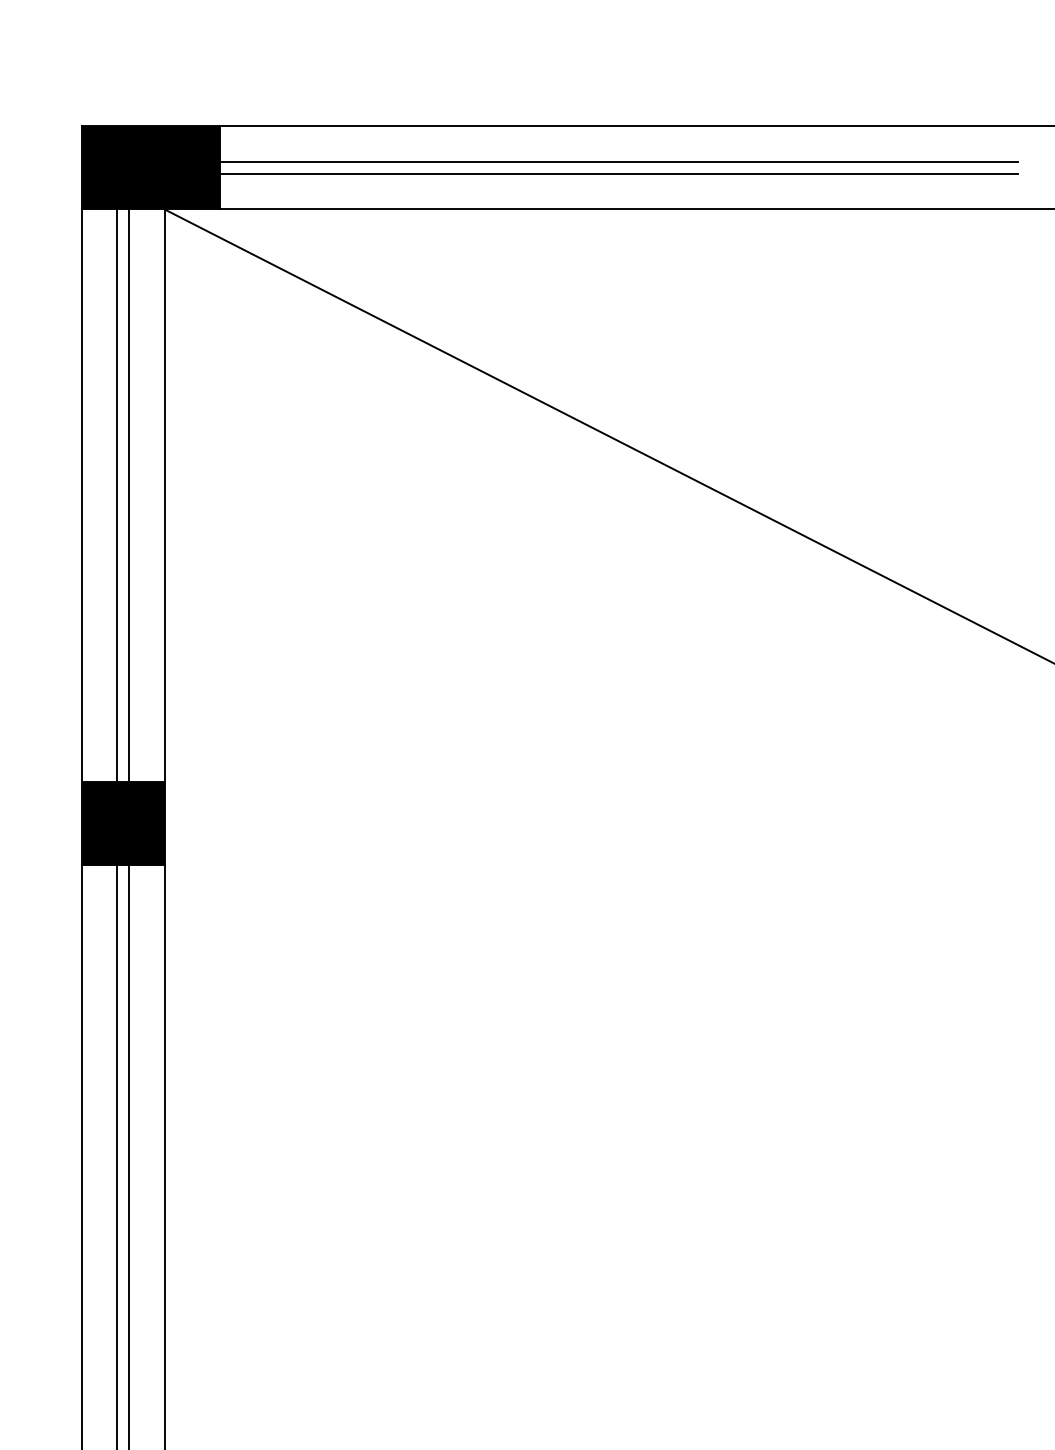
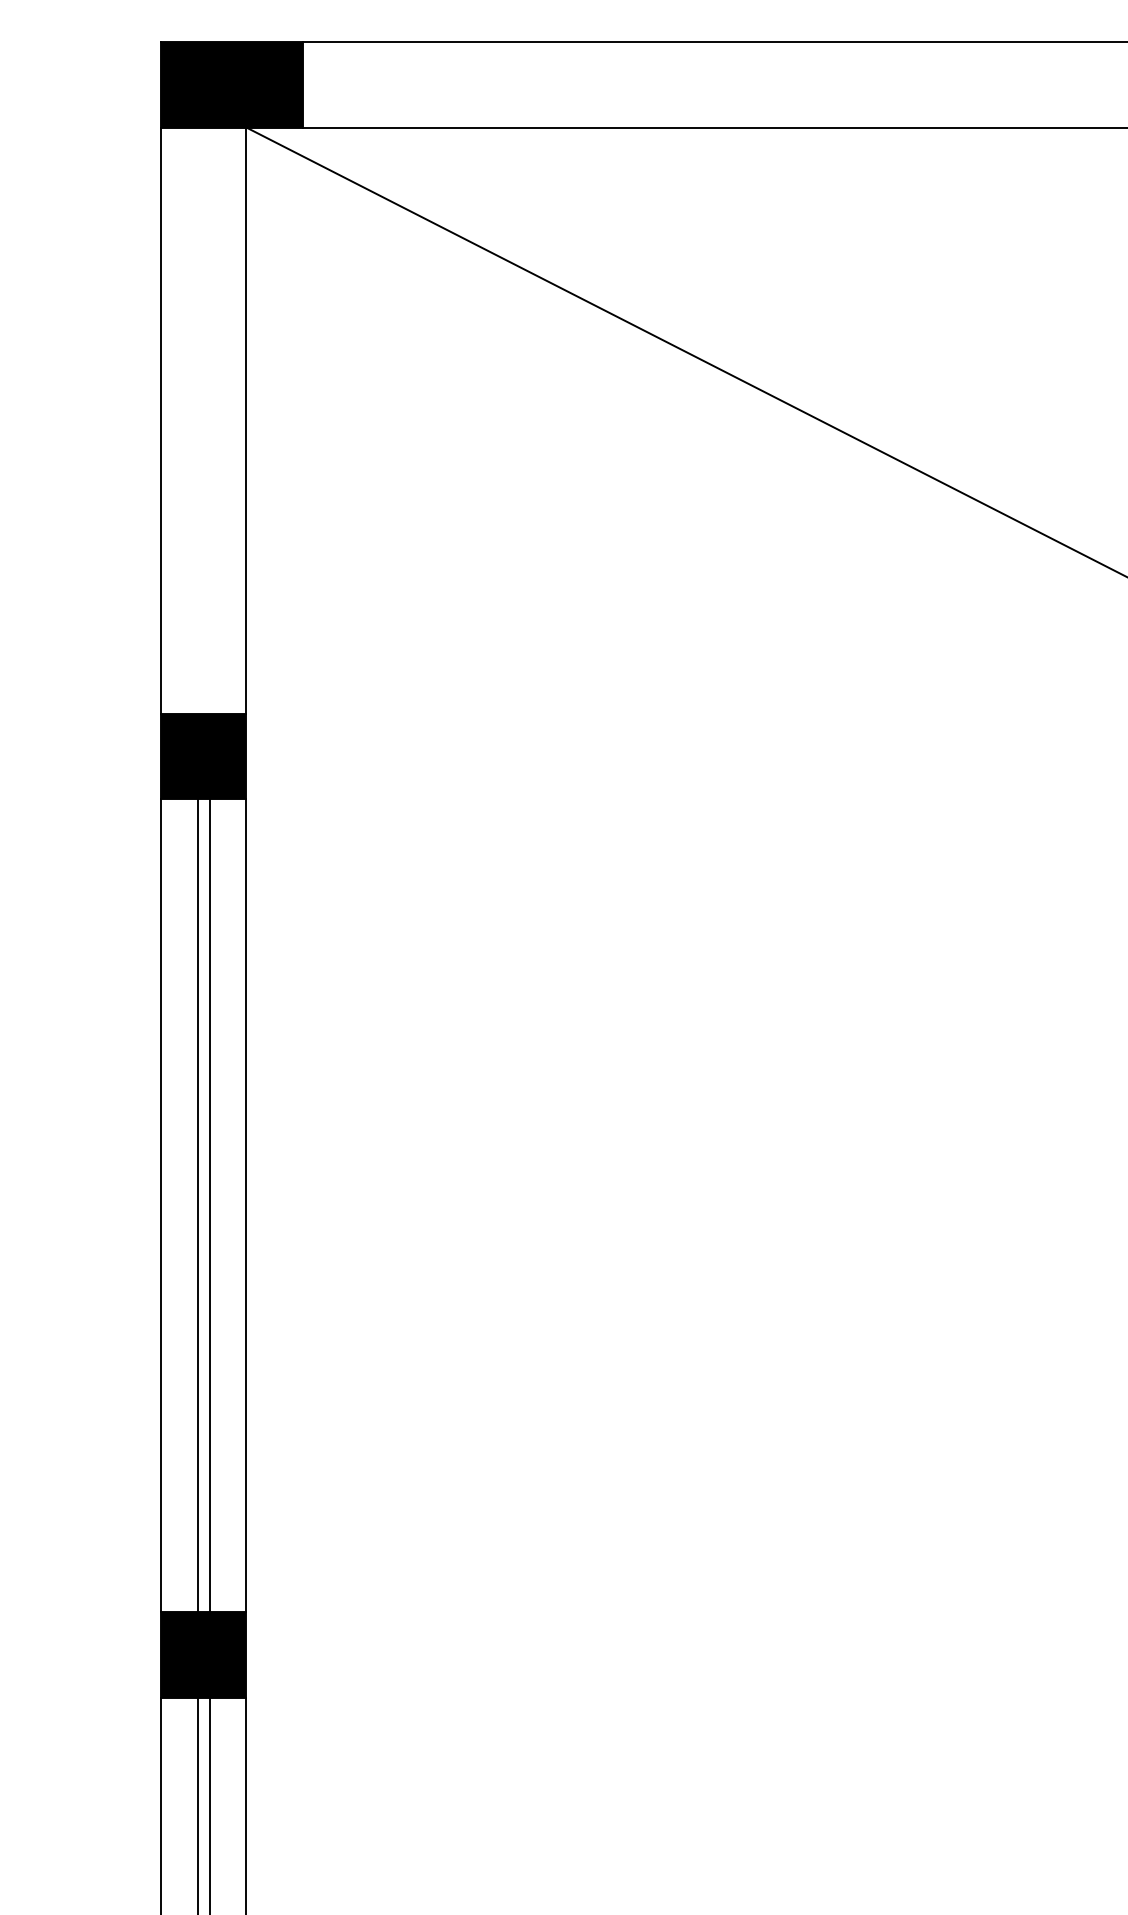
line: (619, 162) -> (712, 79), removed
line: (619, 173) -> (712, 90), removed
line: (116, 495) -> (197, 420), removed
line: (128, 495) -> (209, 420), removed

